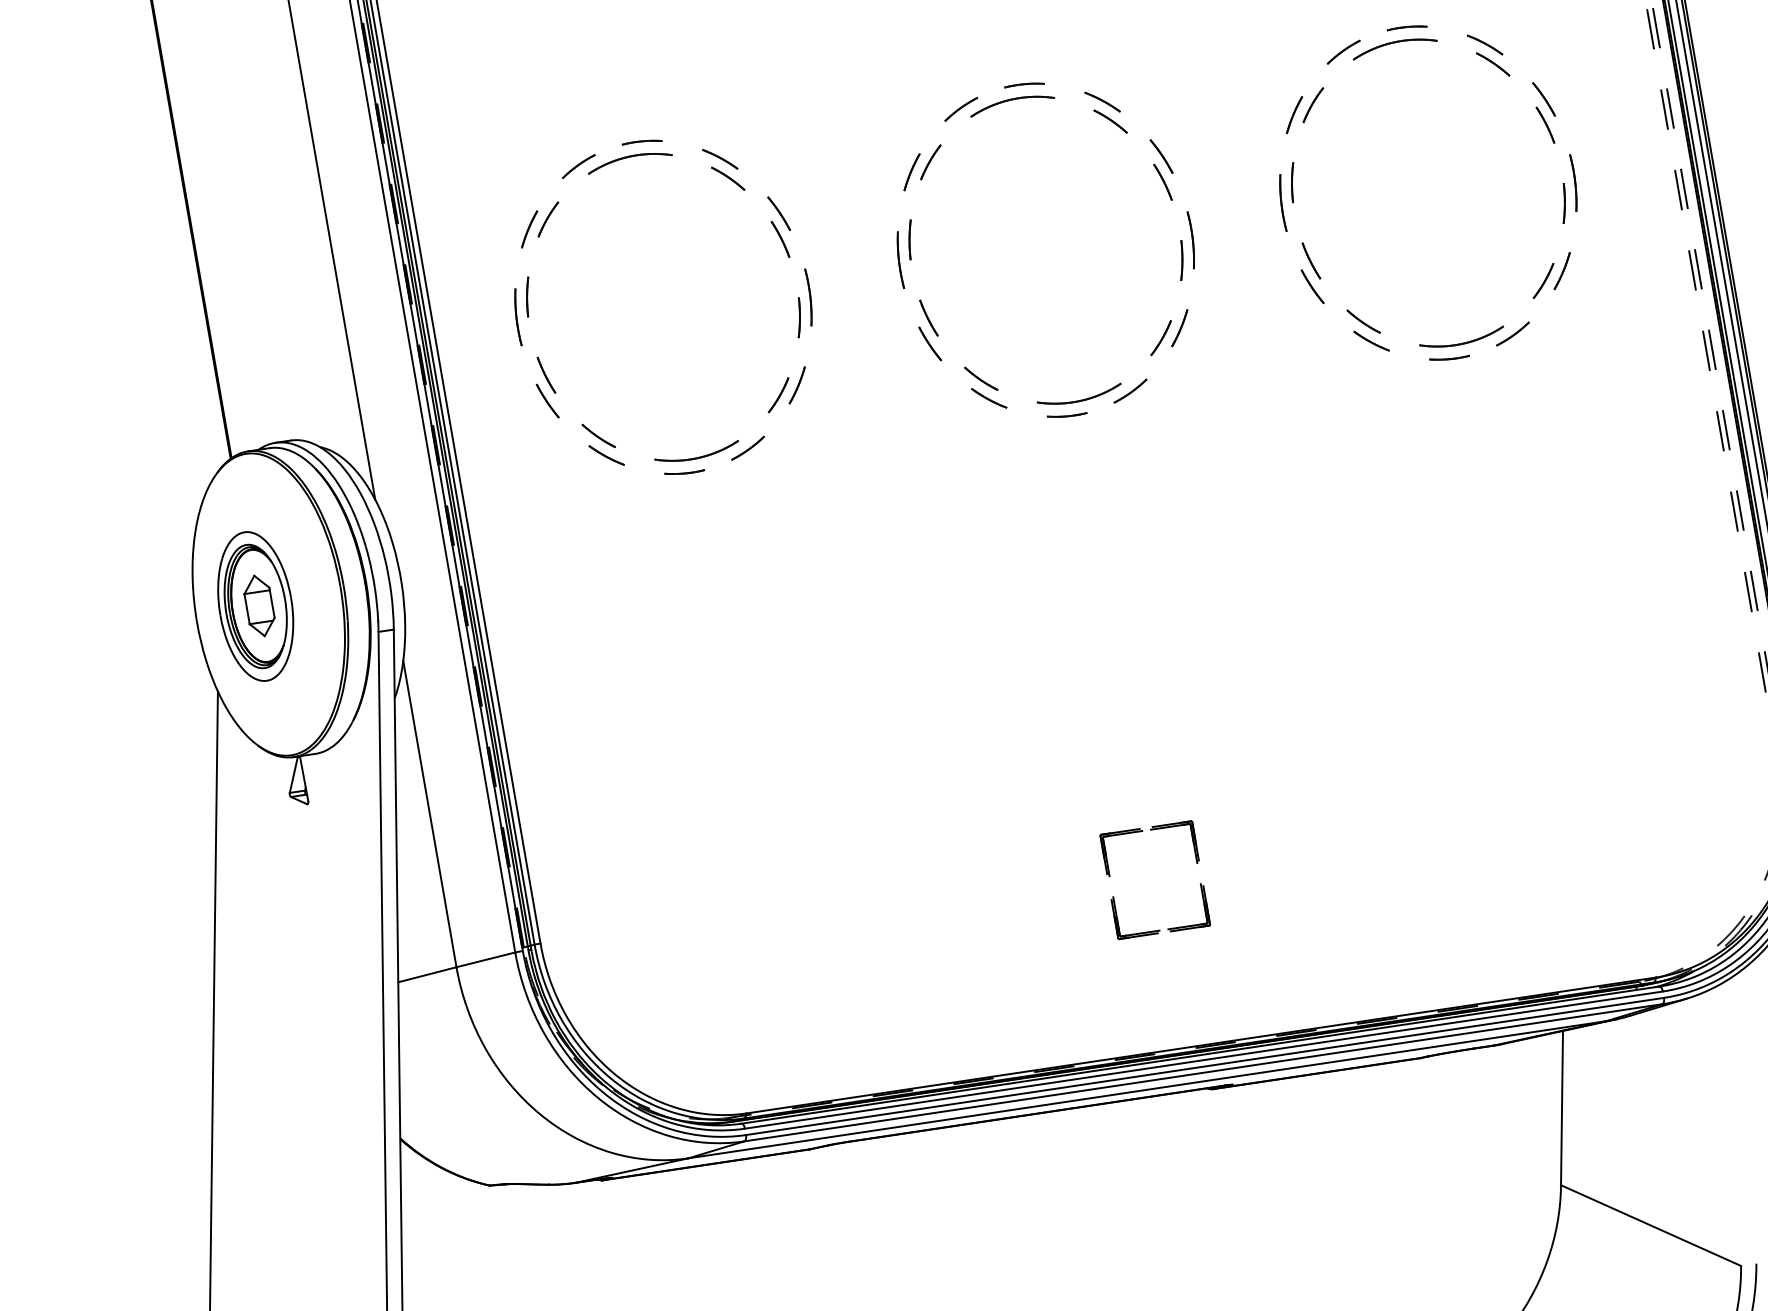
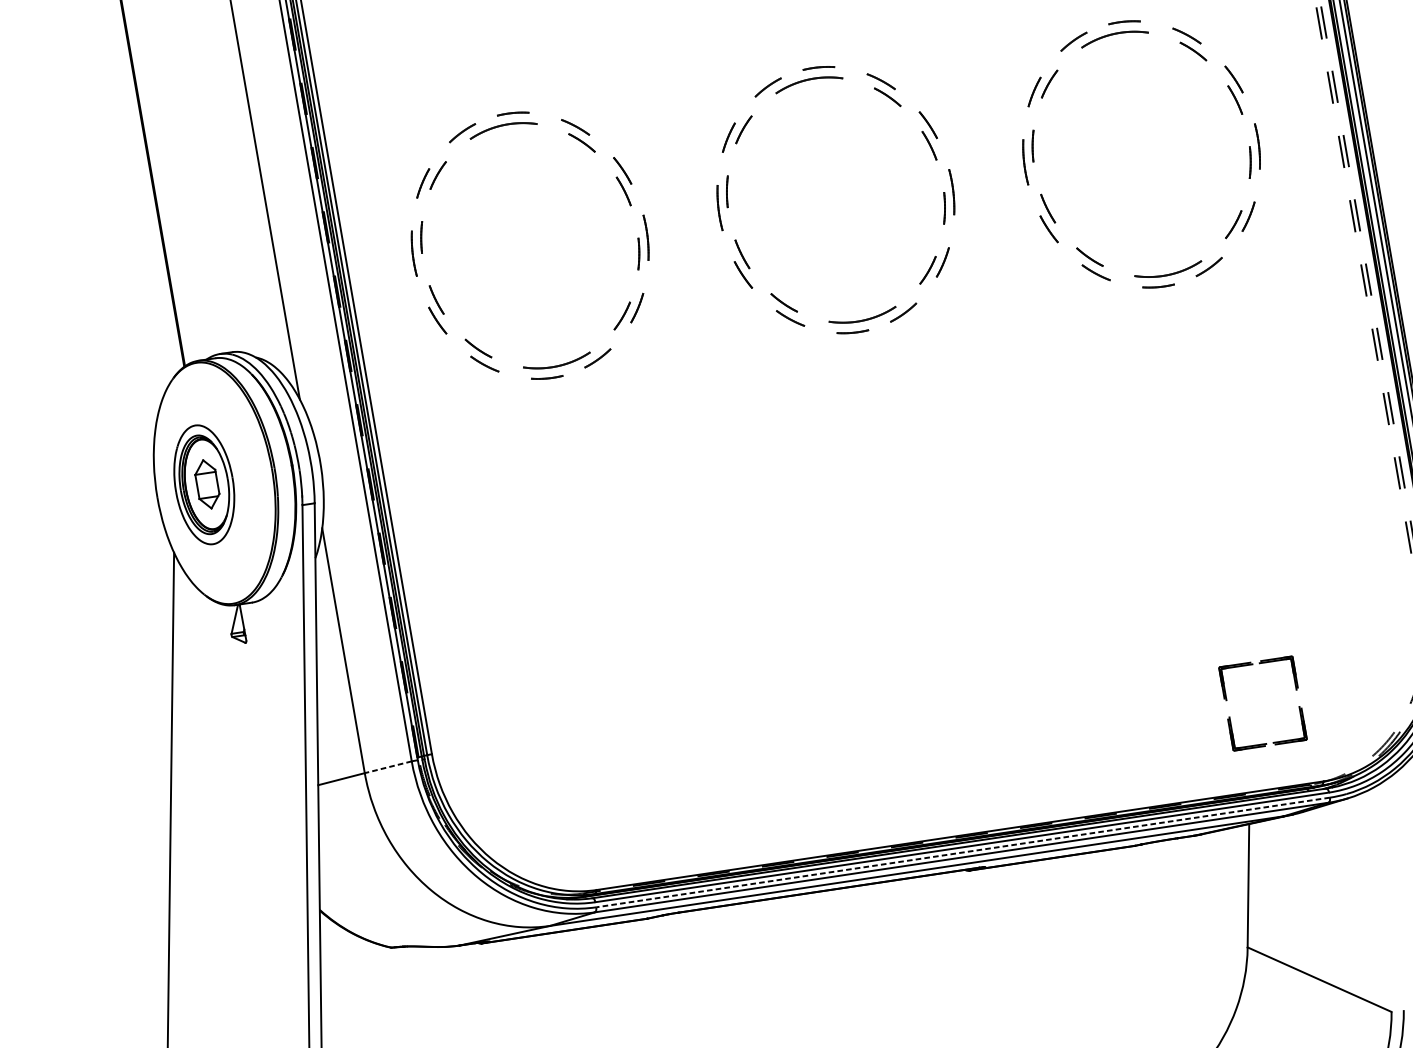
part: (1114, 896) -> (1230, 716), moved
line: (485, 959) -> (387, 766), solid -> dashed
line: (1204, 1066) -> (962, 852), solid -> dashed

